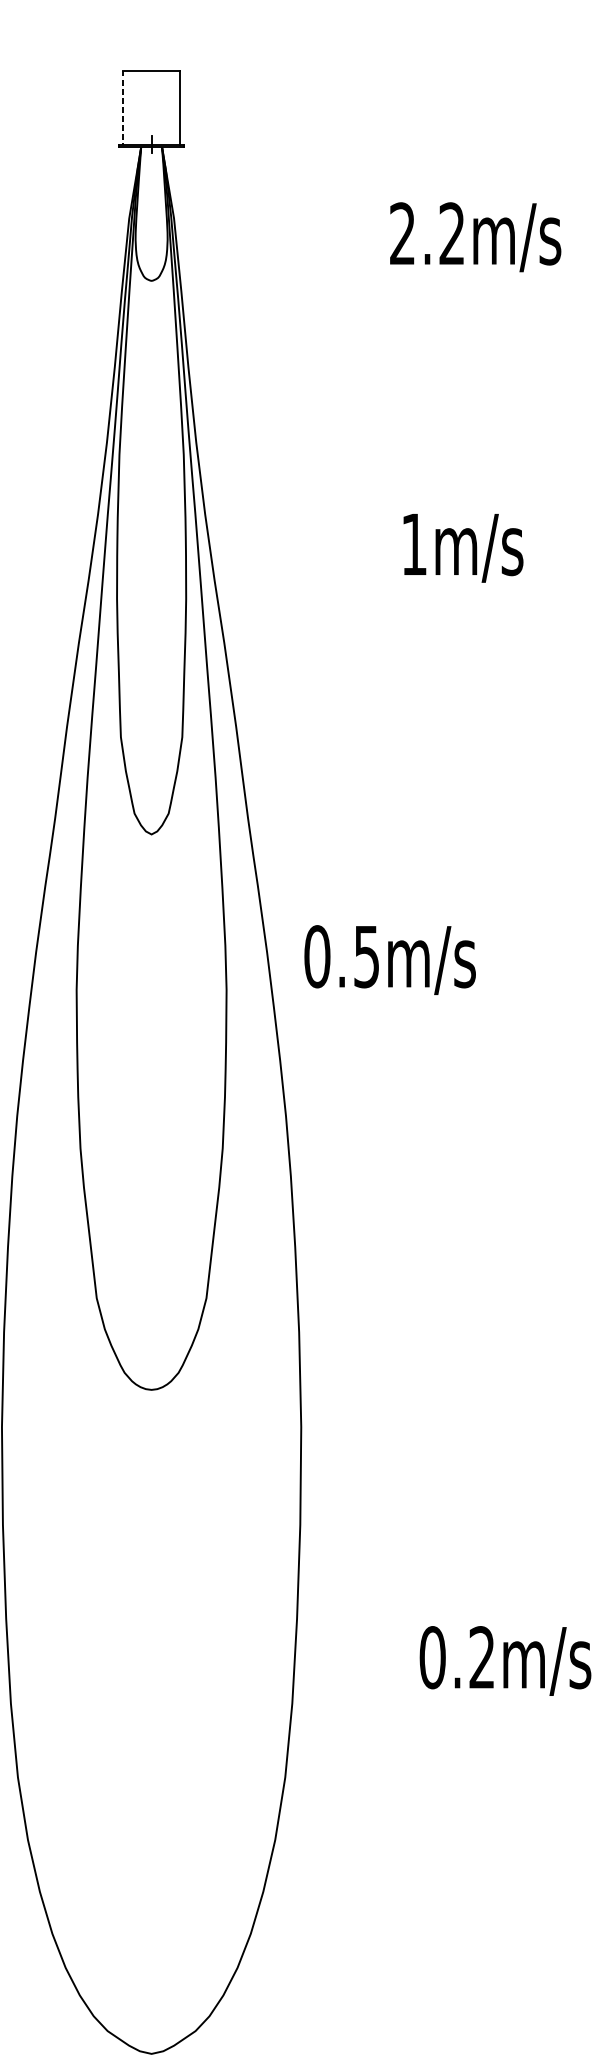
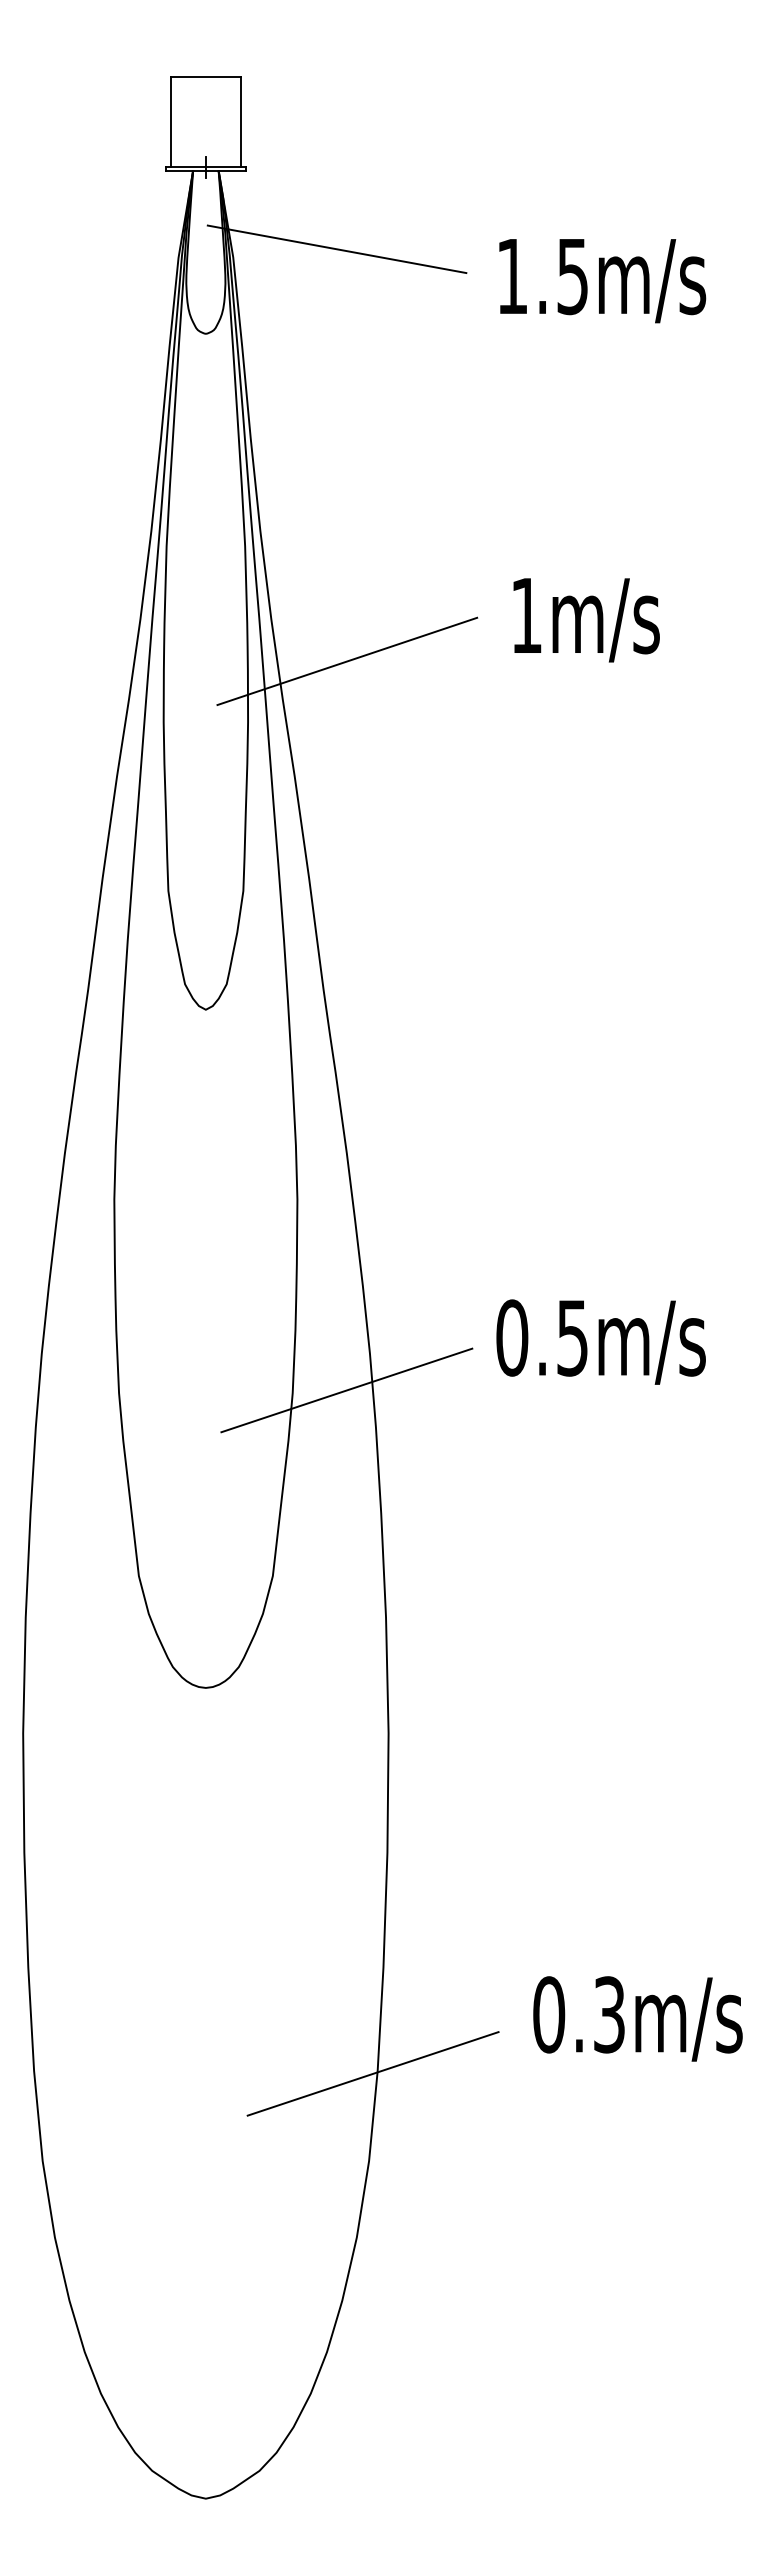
line: (122, 107) -> (170, 122), dashed -> solid
line: (258, 211) -> (336, 249), added
text: (427, 233) -> (542, 276), 2.2m/s -> 1.5m/s
text: (463, 548) -> (586, 620), moved
line: (267, 549) -> (347, 661), added
text: (389, 959) -> (600, 1341), moved
line: (266, 1146) -> (346, 1390), added
text: (482, 1657) -> (609, 2014), 0.2m/s -> 0.3m/s
line: (288, 1705) -> (372, 2073), added

